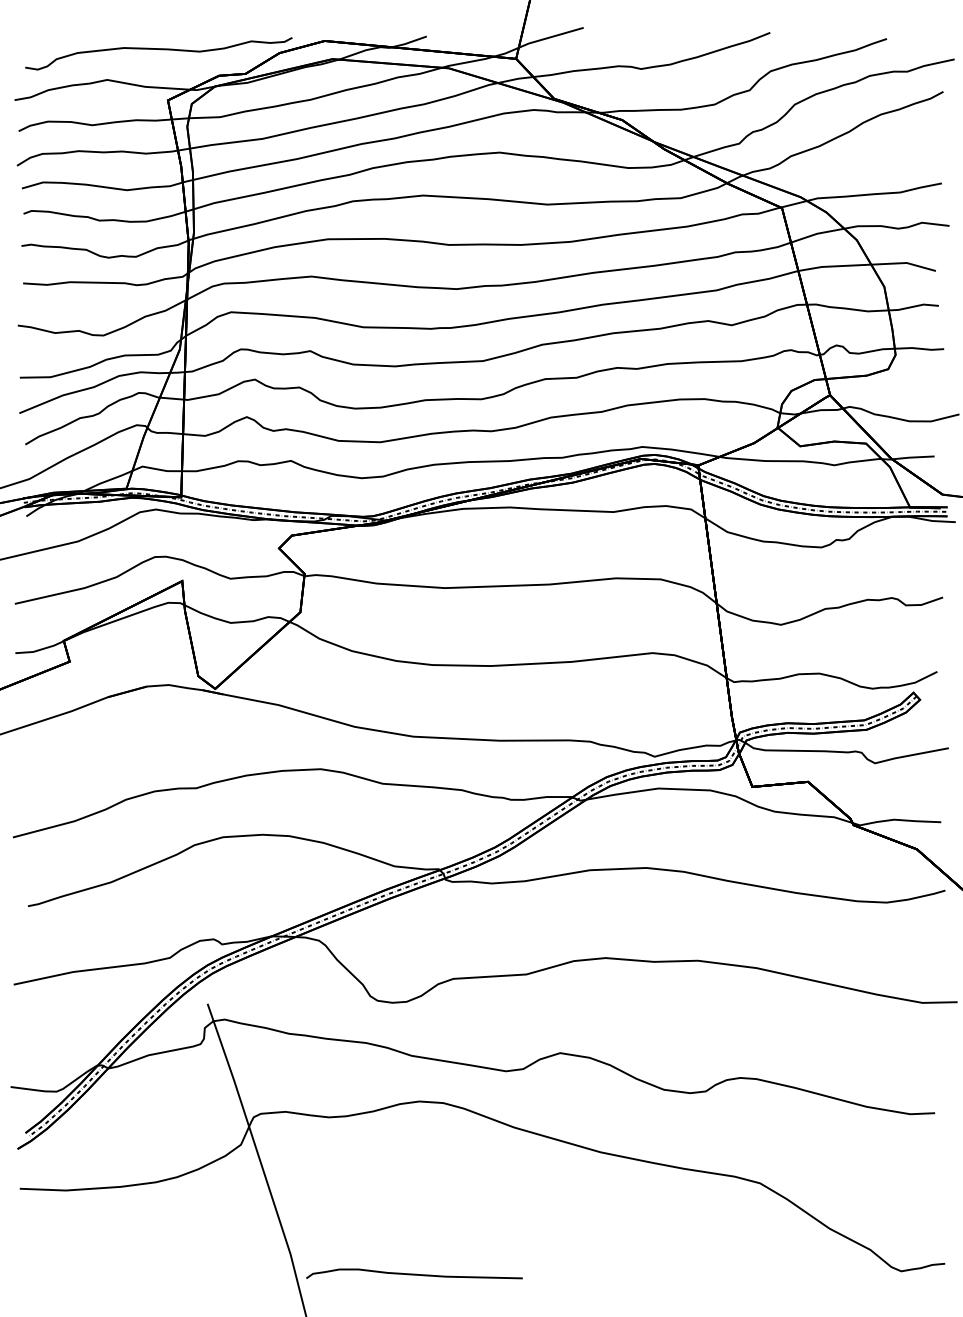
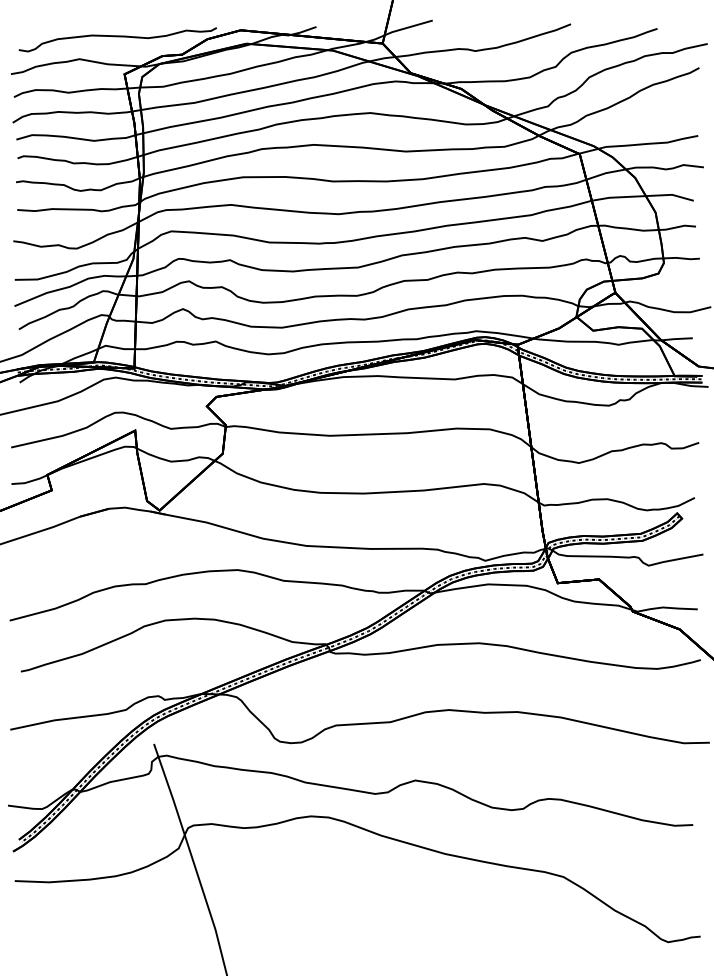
curve: (414, 1273) -> (307, 943), removed

